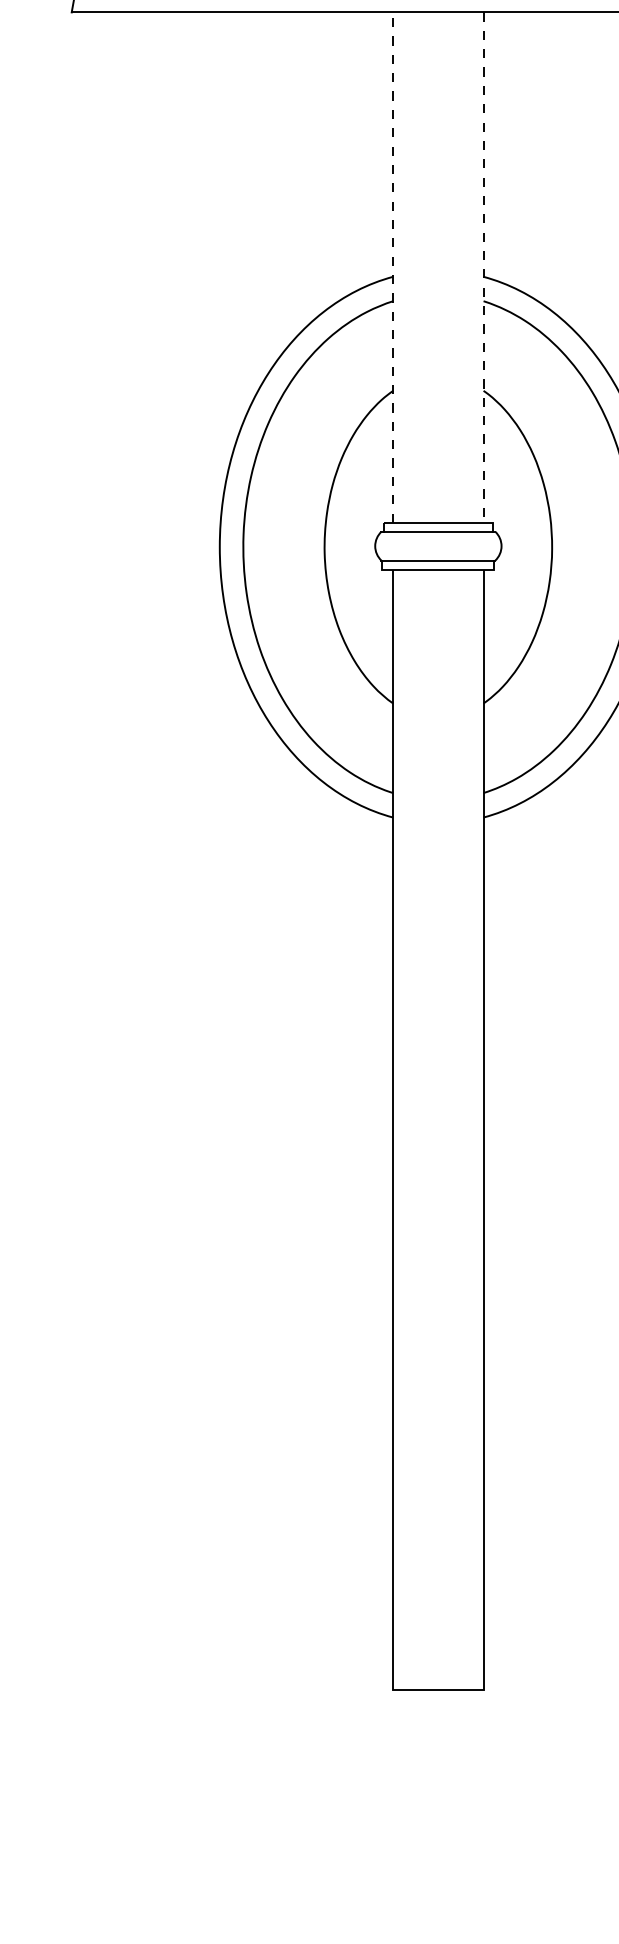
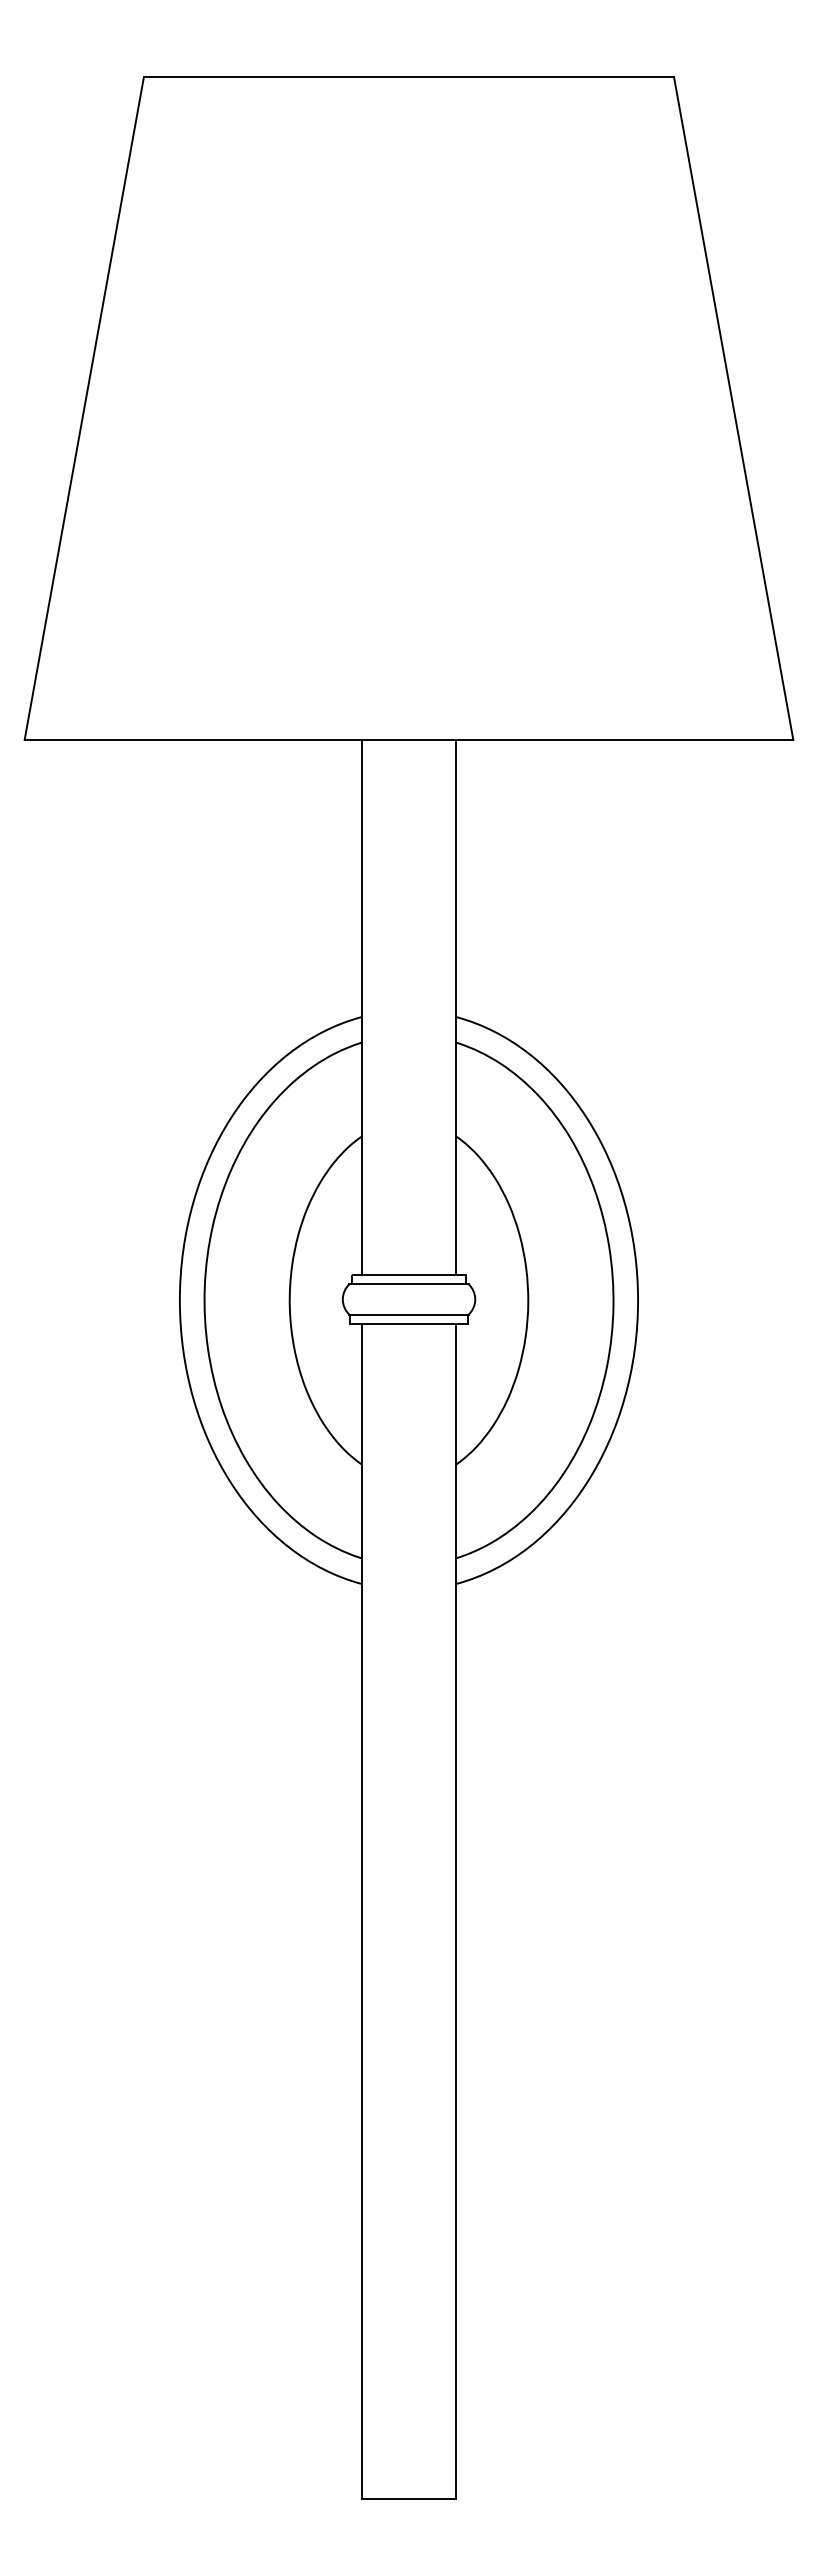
line: (393, 266) -> (361, 1006), dashed -> solid
line: (483, 267) -> (456, 1007), dashed -> solid

